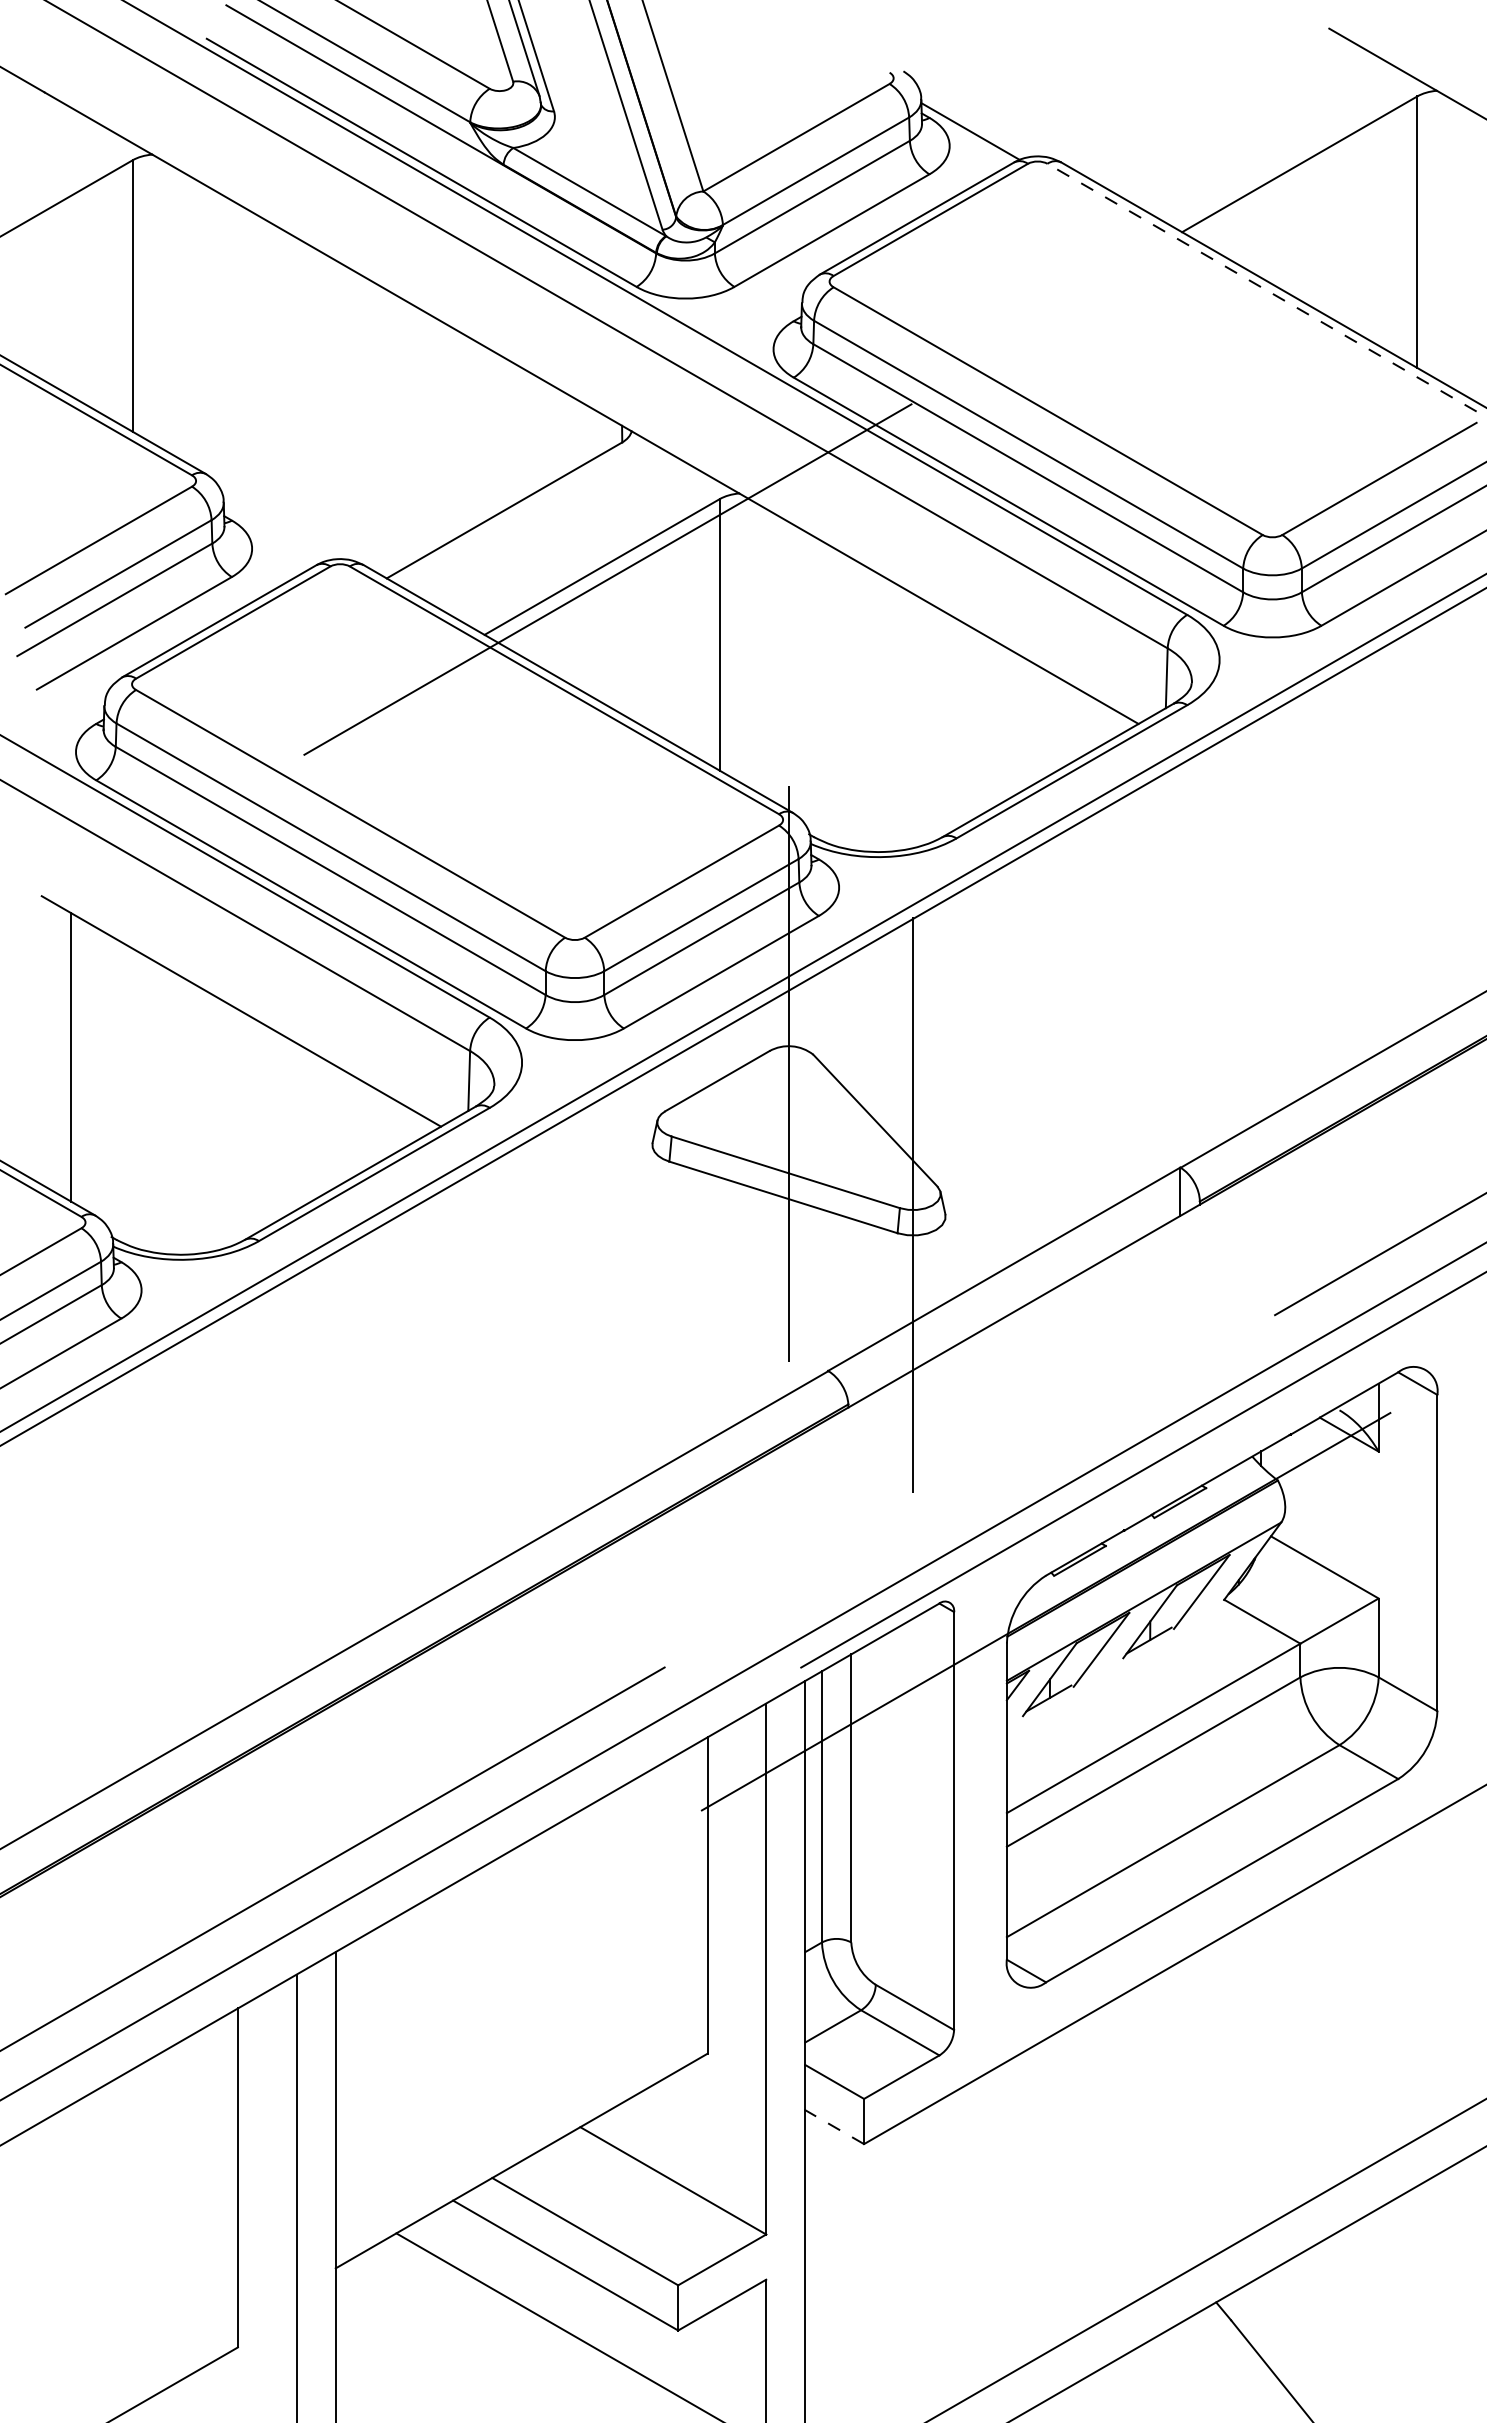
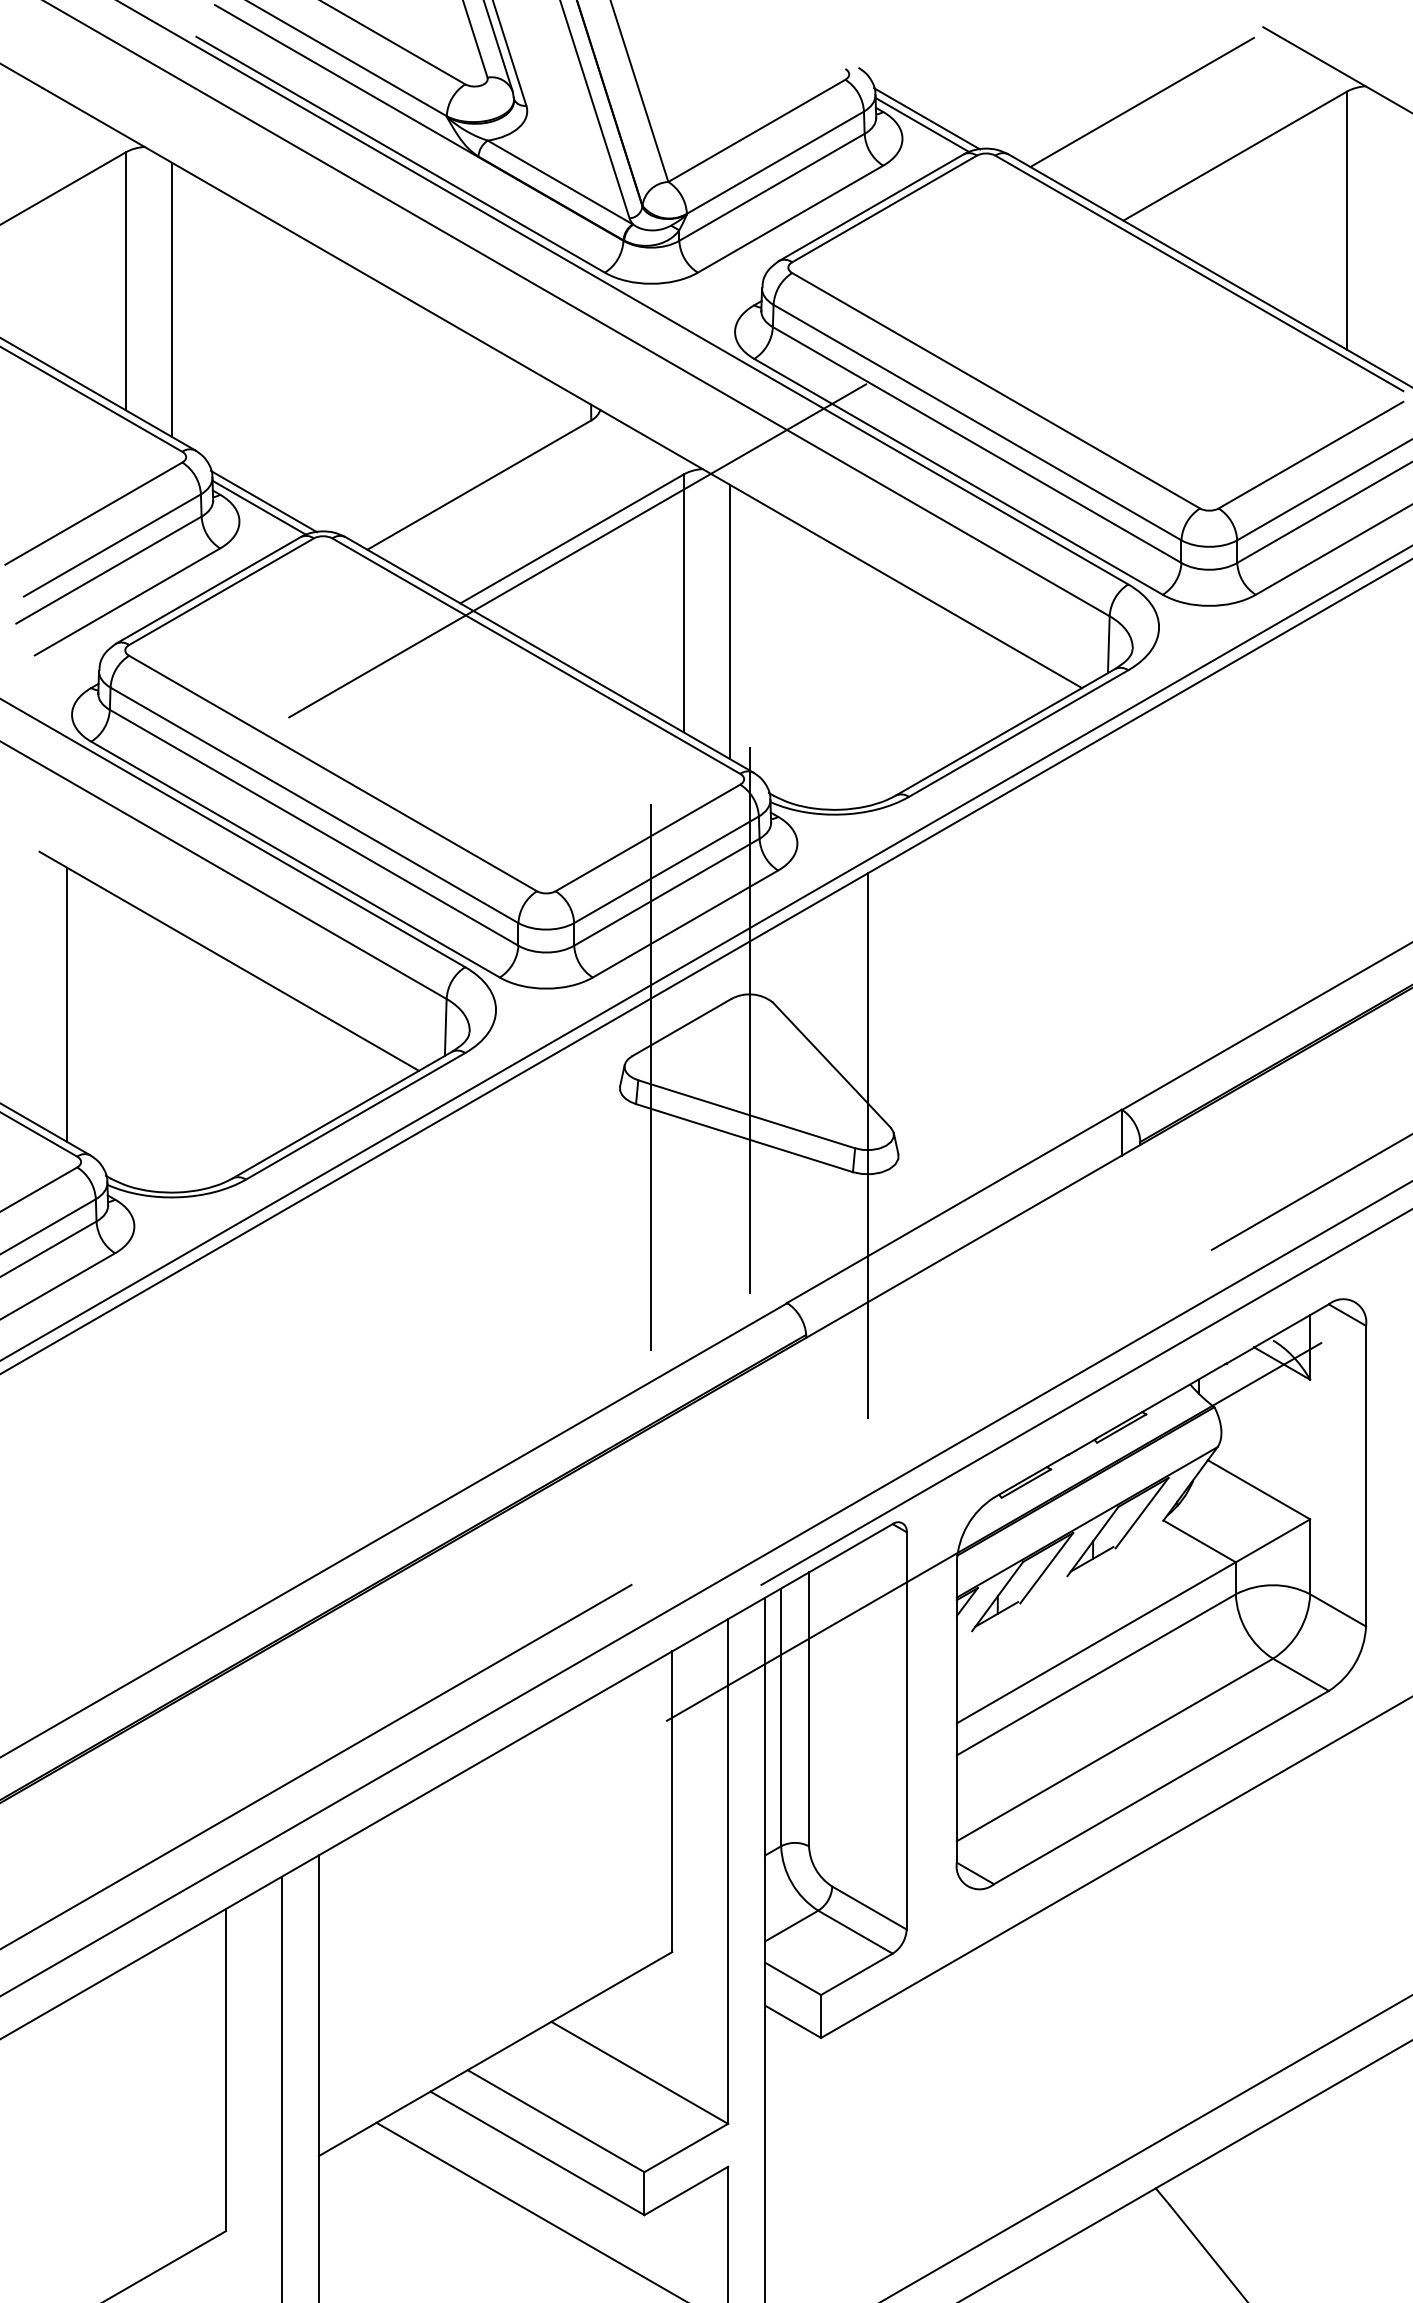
line: (1201, 107) -> (1141, 102), added
line: (975, 124) -> (927, 118), added
line: (1262, 287) -> (1199, 273), dashed -> solid
line: (181, 315) -> (172, 299), added
line: (277, 527) -> (263, 501), added
line: (272, 533) -> (258, 507), added
line: (768, 654) -> (730, 622), added
line: (684, 1133) -> (650, 1077), added
line: (834, 2127) -> (792, 2022), dashed -> solid

